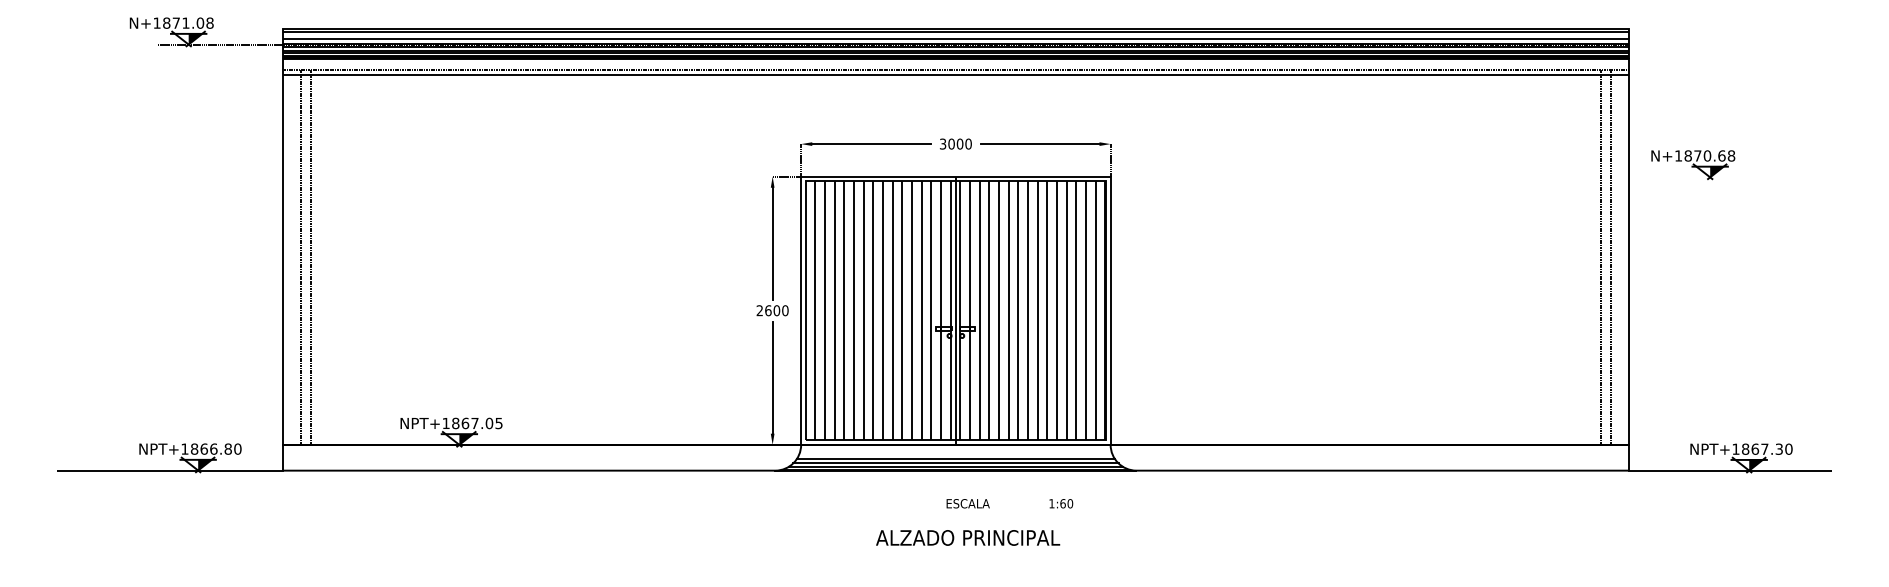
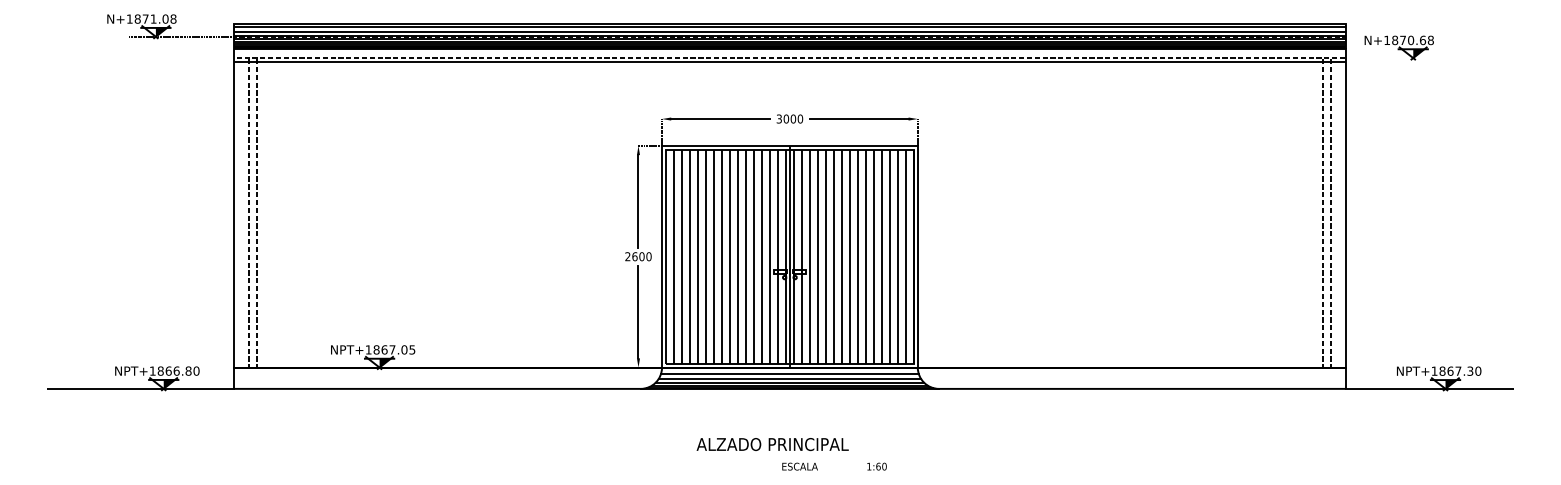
part: (1693, 165) -> (1399, 48), moved
line: (955, 452) -> (789, 373), added
text: (1009, 503) -> (834, 466), moved
text: (968, 537) -> (773, 444), moved

